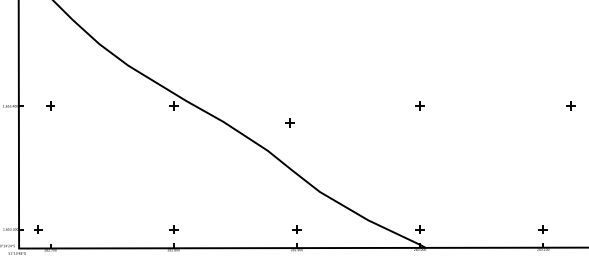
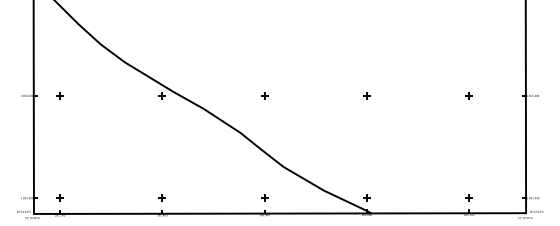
part: (570, 105) -> (468, 95), moved
part: (289, 122) -> (264, 95), moved
part: (37, 228) -> (59, 197), moved

